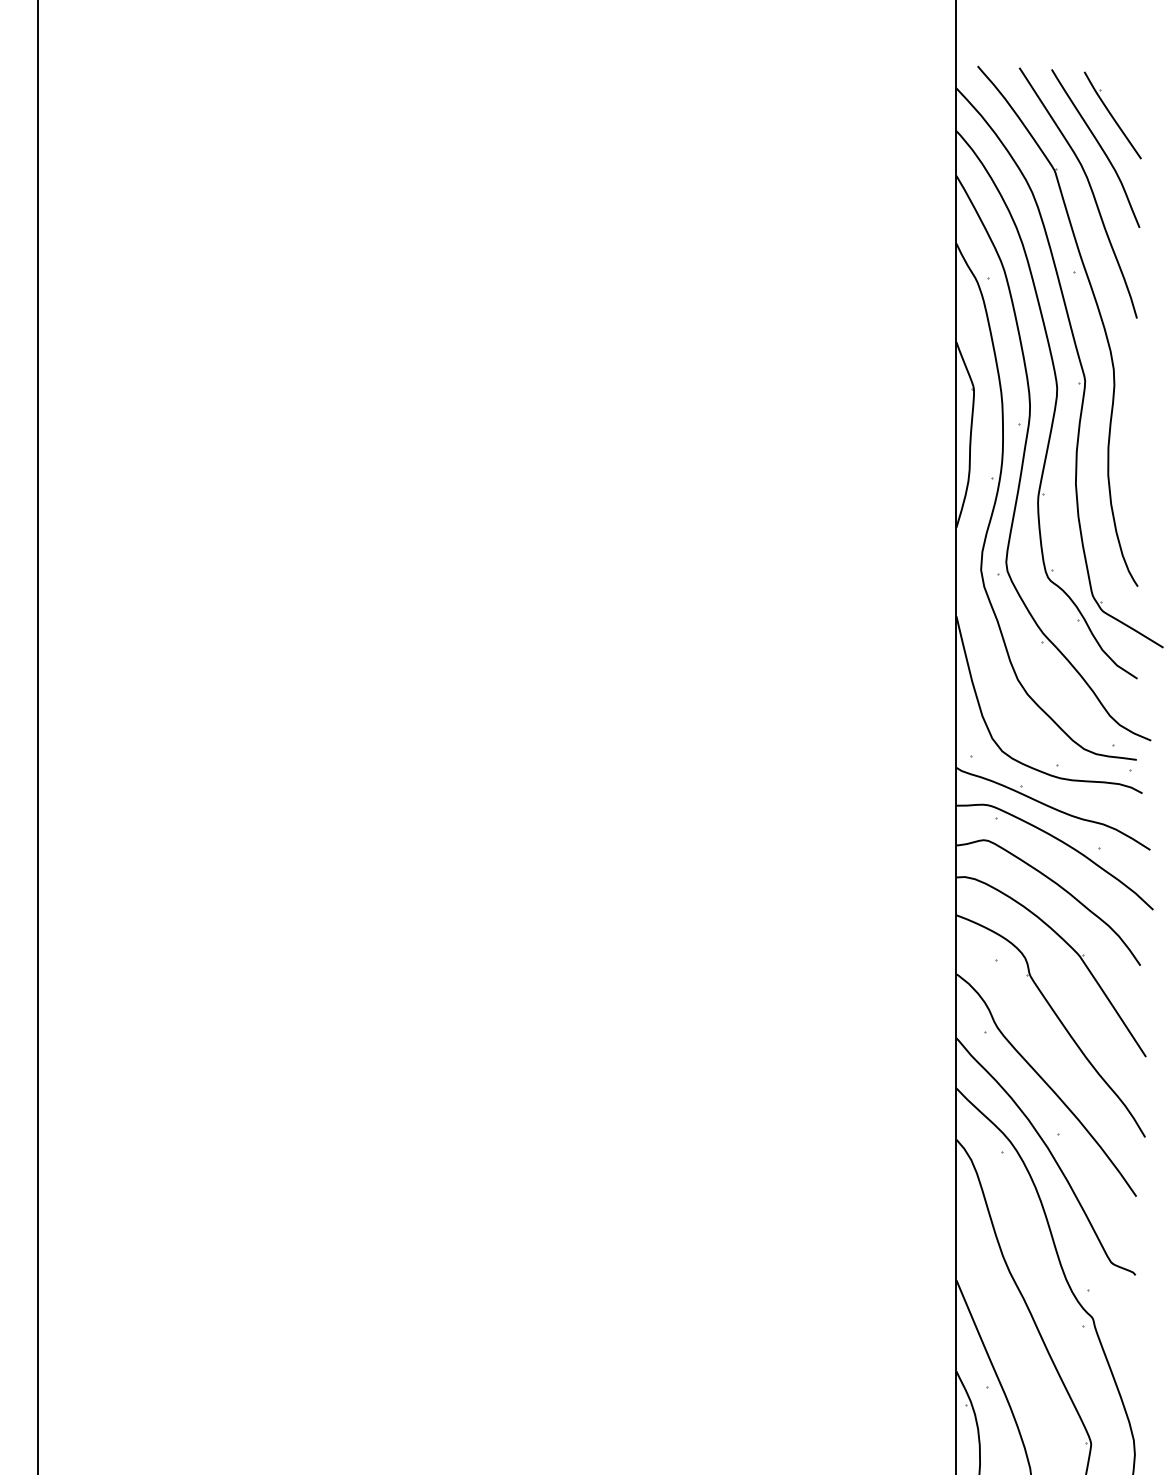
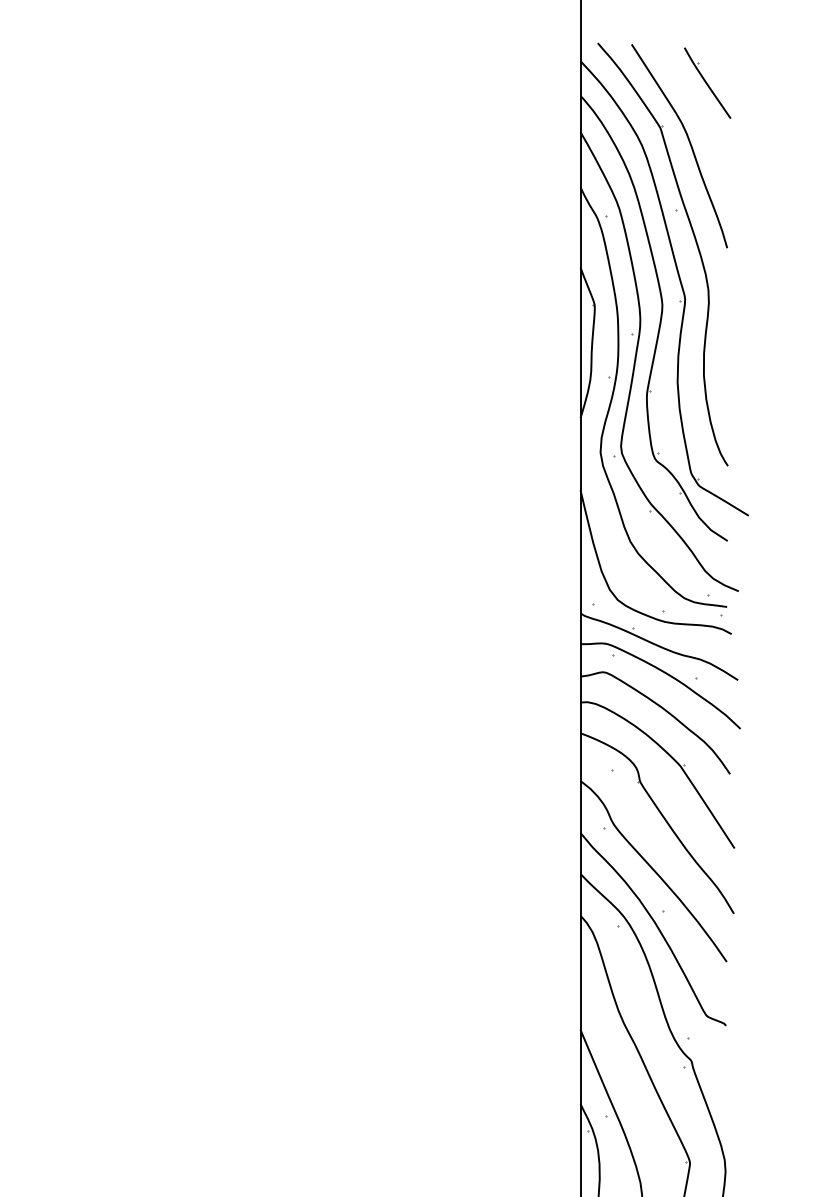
curve: (1098, 145) -> (695, 107), removed

